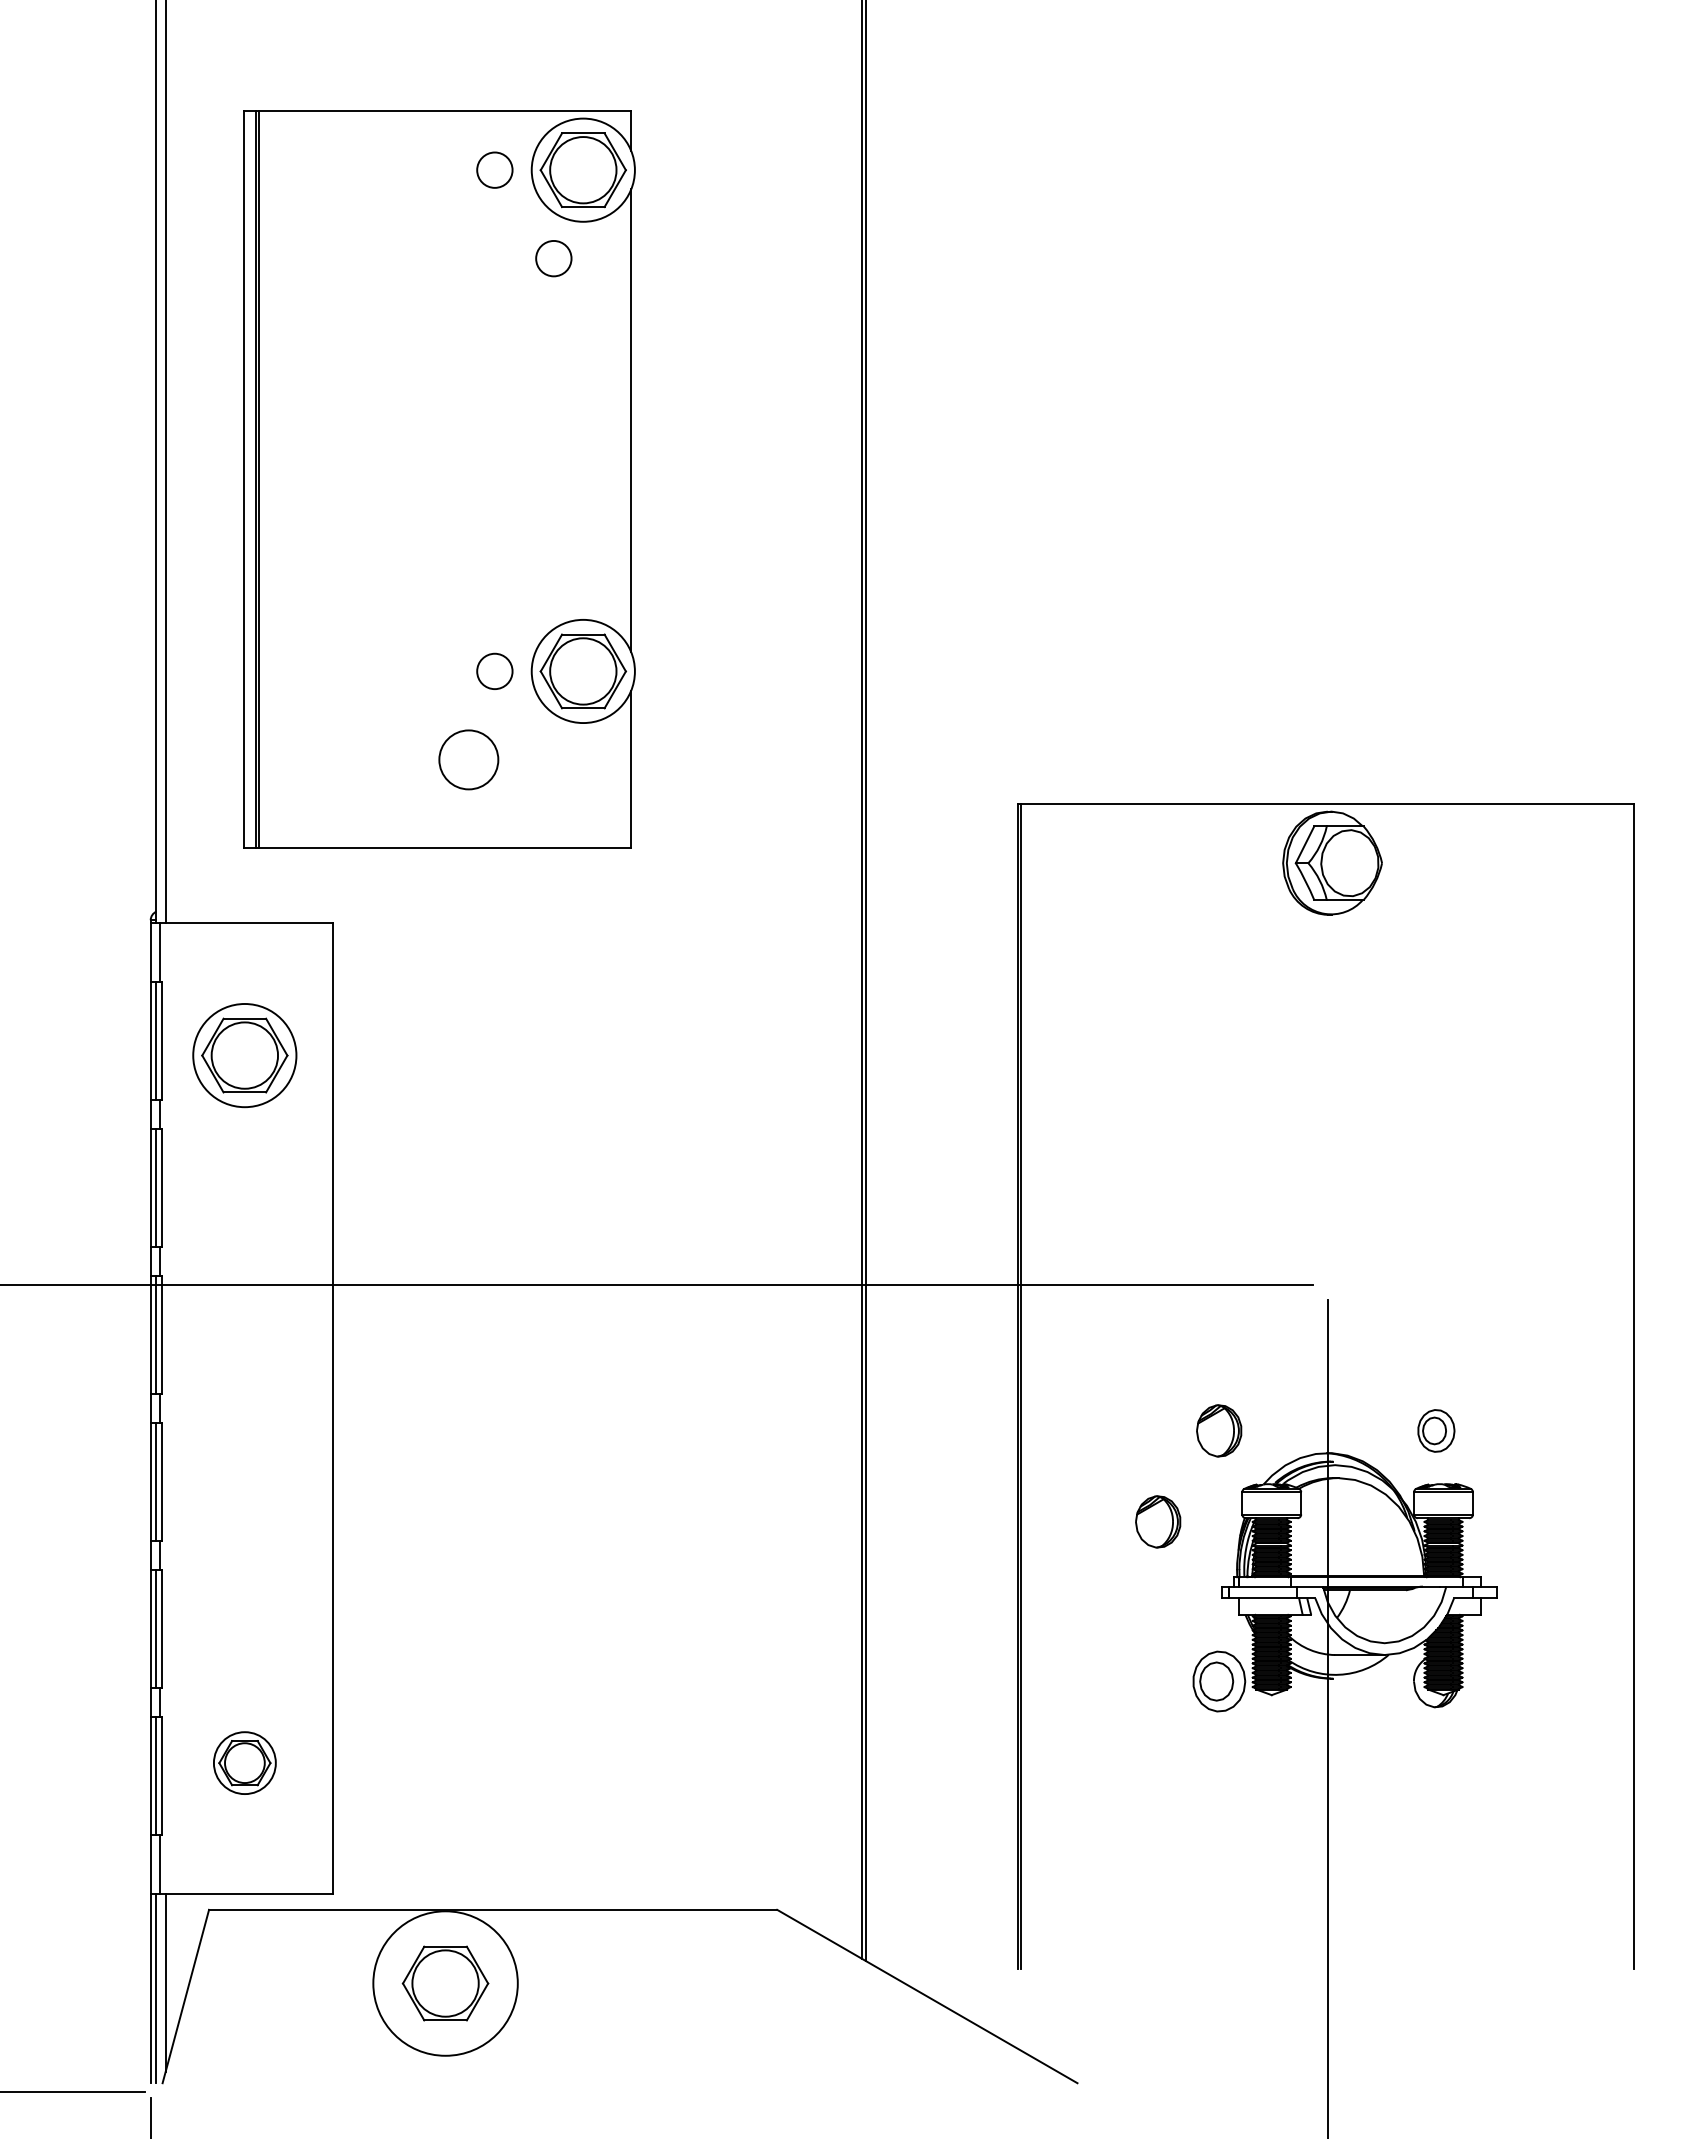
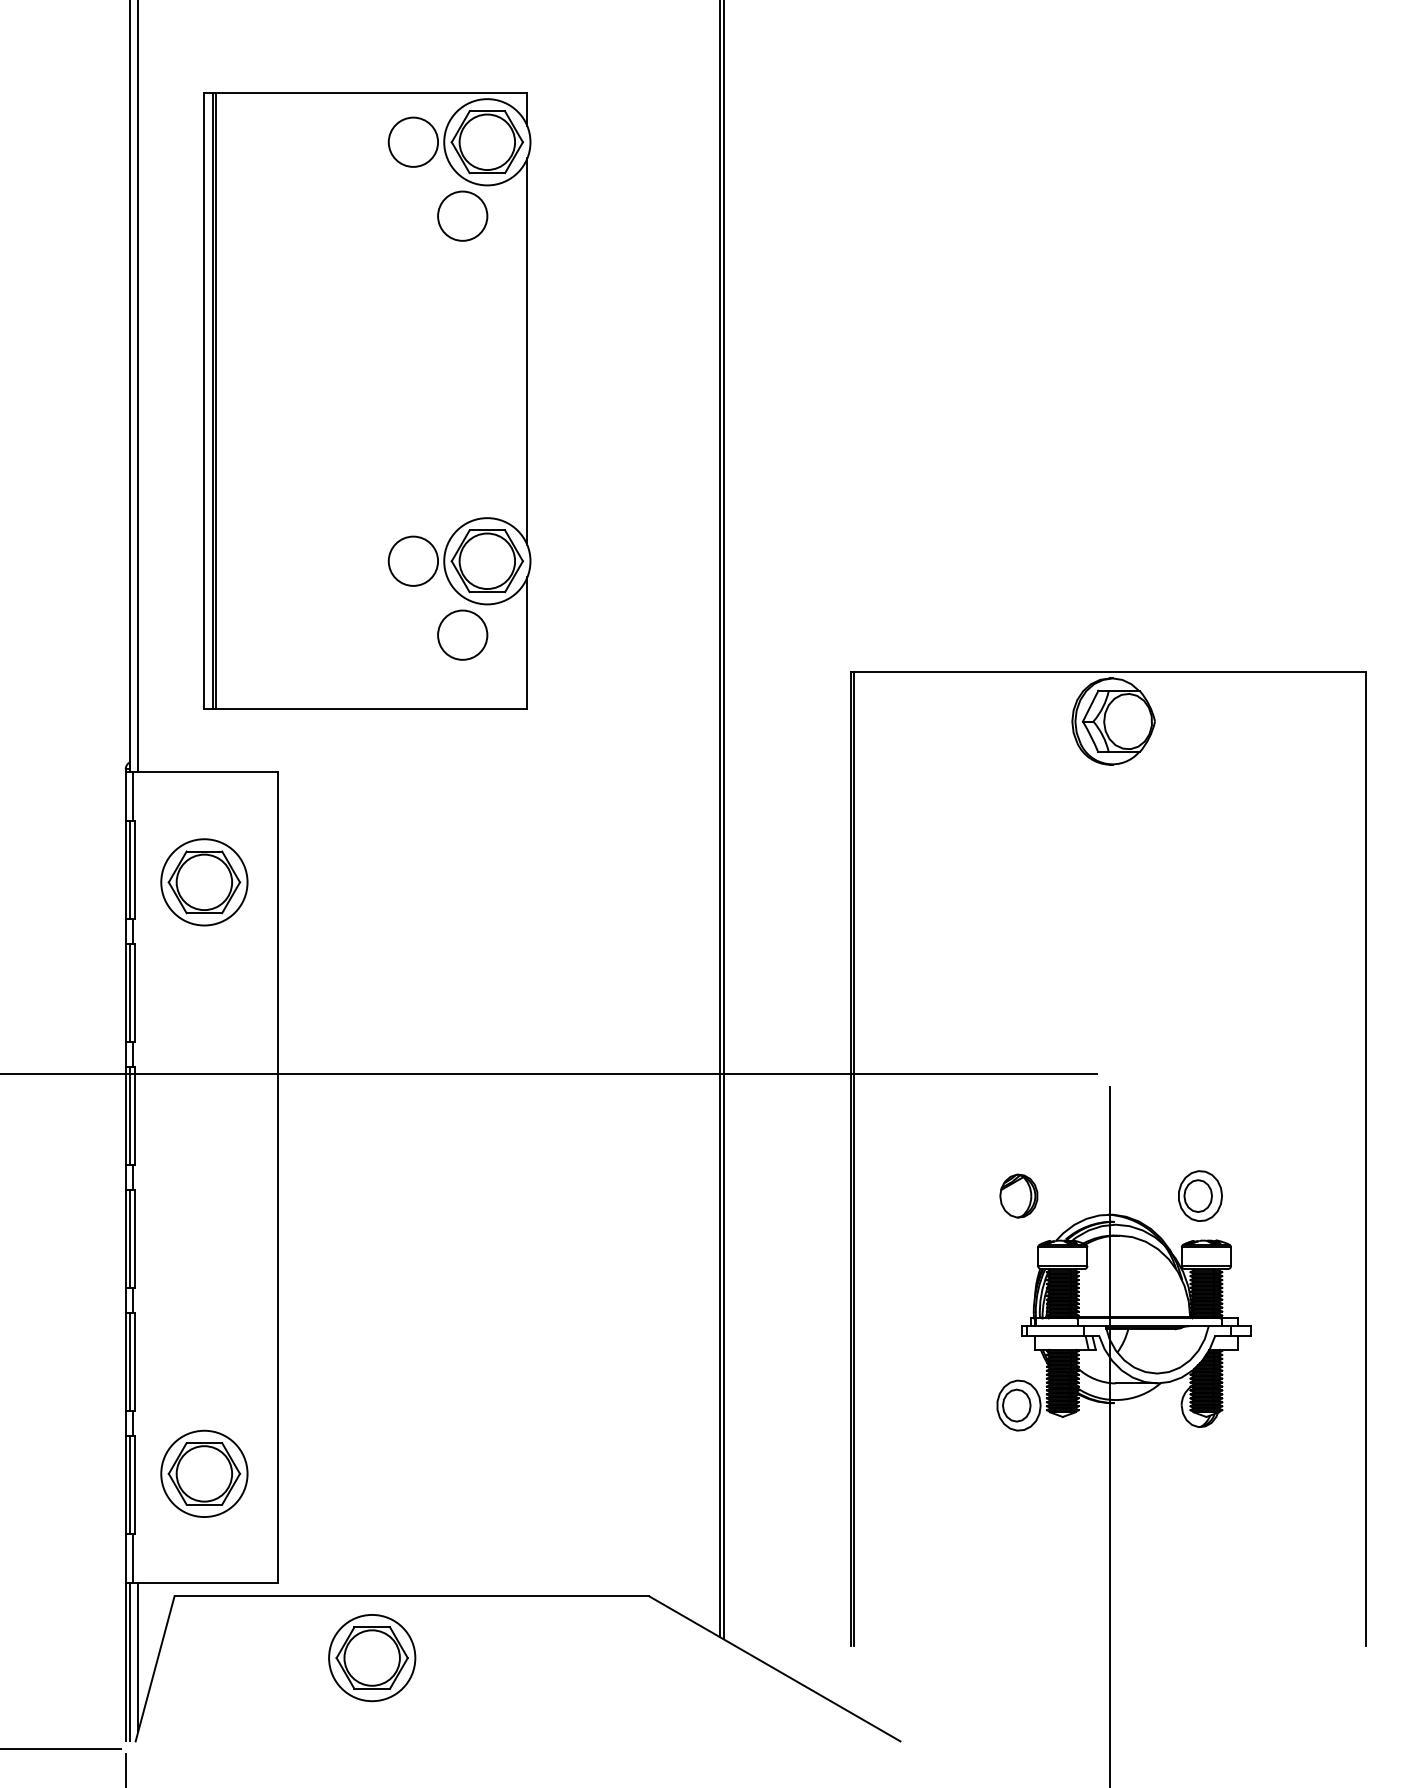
circle: (494, 169) -> (413, 141), size x1.67
circle: (553, 258) -> (462, 216), size x1.67
circle: (494, 670) -> (413, 560), size x1.67
circle: (468, 759) -> (462, 634), moved
part: (1436, 1430) -> (1200, 1195), size x1.43
part: (1158, 1521) -> (968, 1271), removed
part: (244, 1762) -> (204, 1473), size x1.67
circle: (445, 1983) -> (372, 1658), size x0.71

